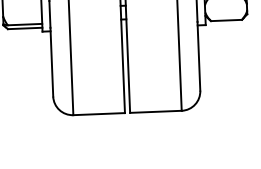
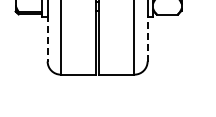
line: (198, 55) -> (147, 37), solid -> dashed
line: (51, 62) -> (47, 38), solid -> dashed

